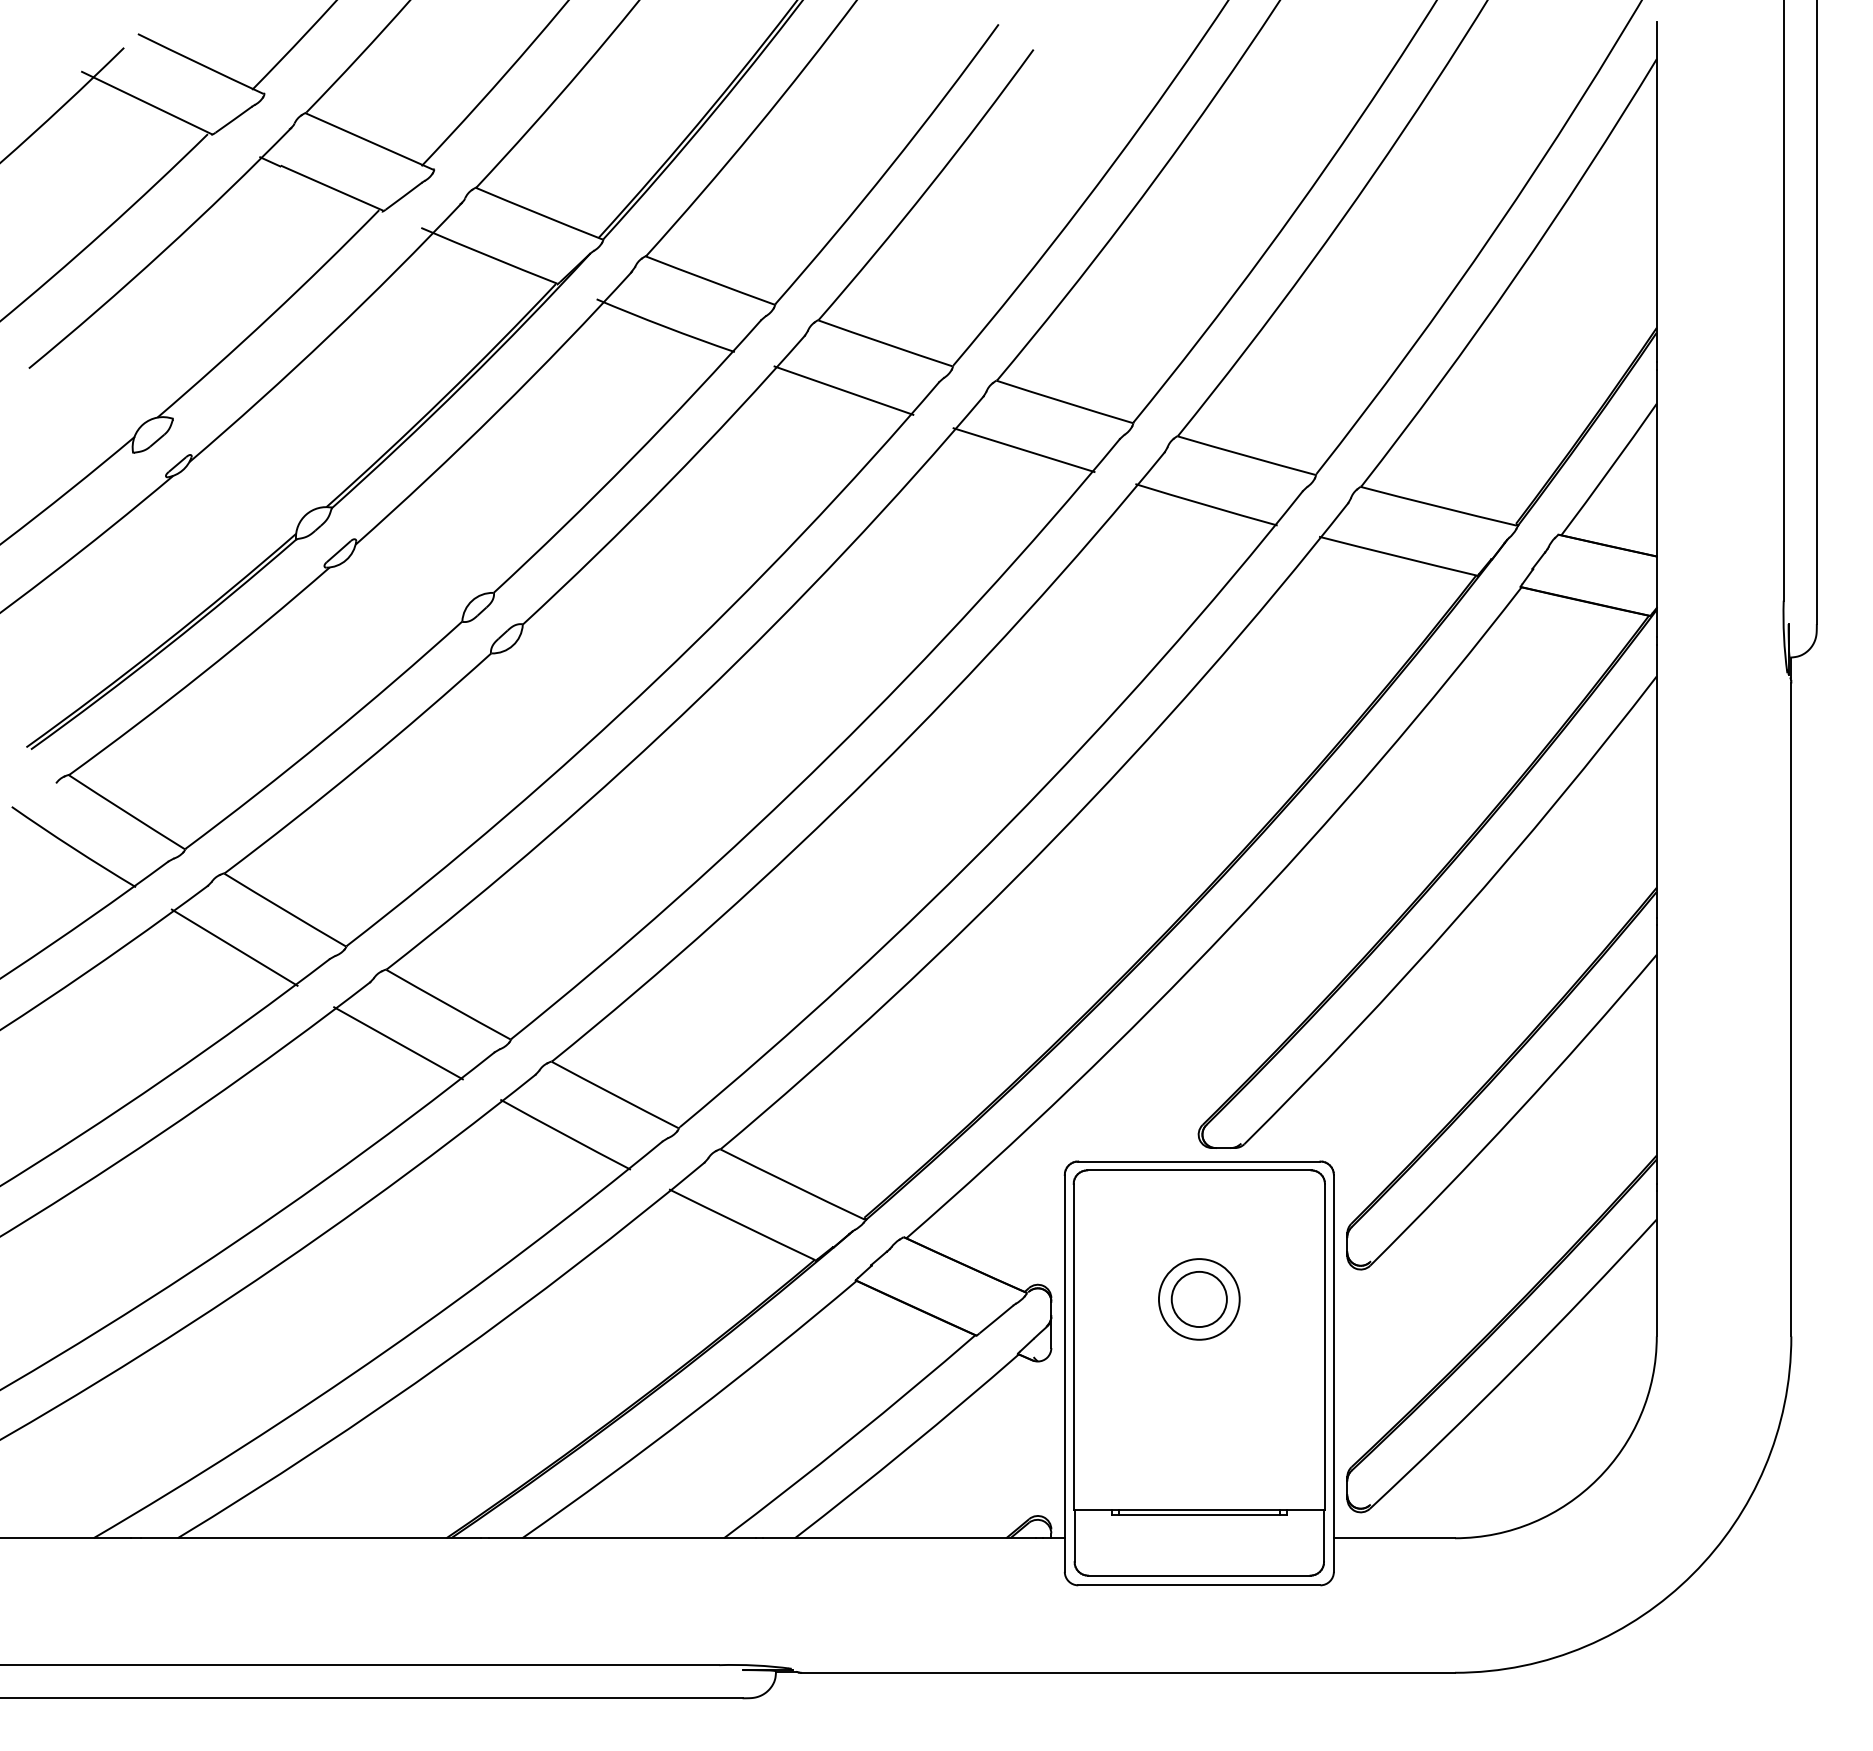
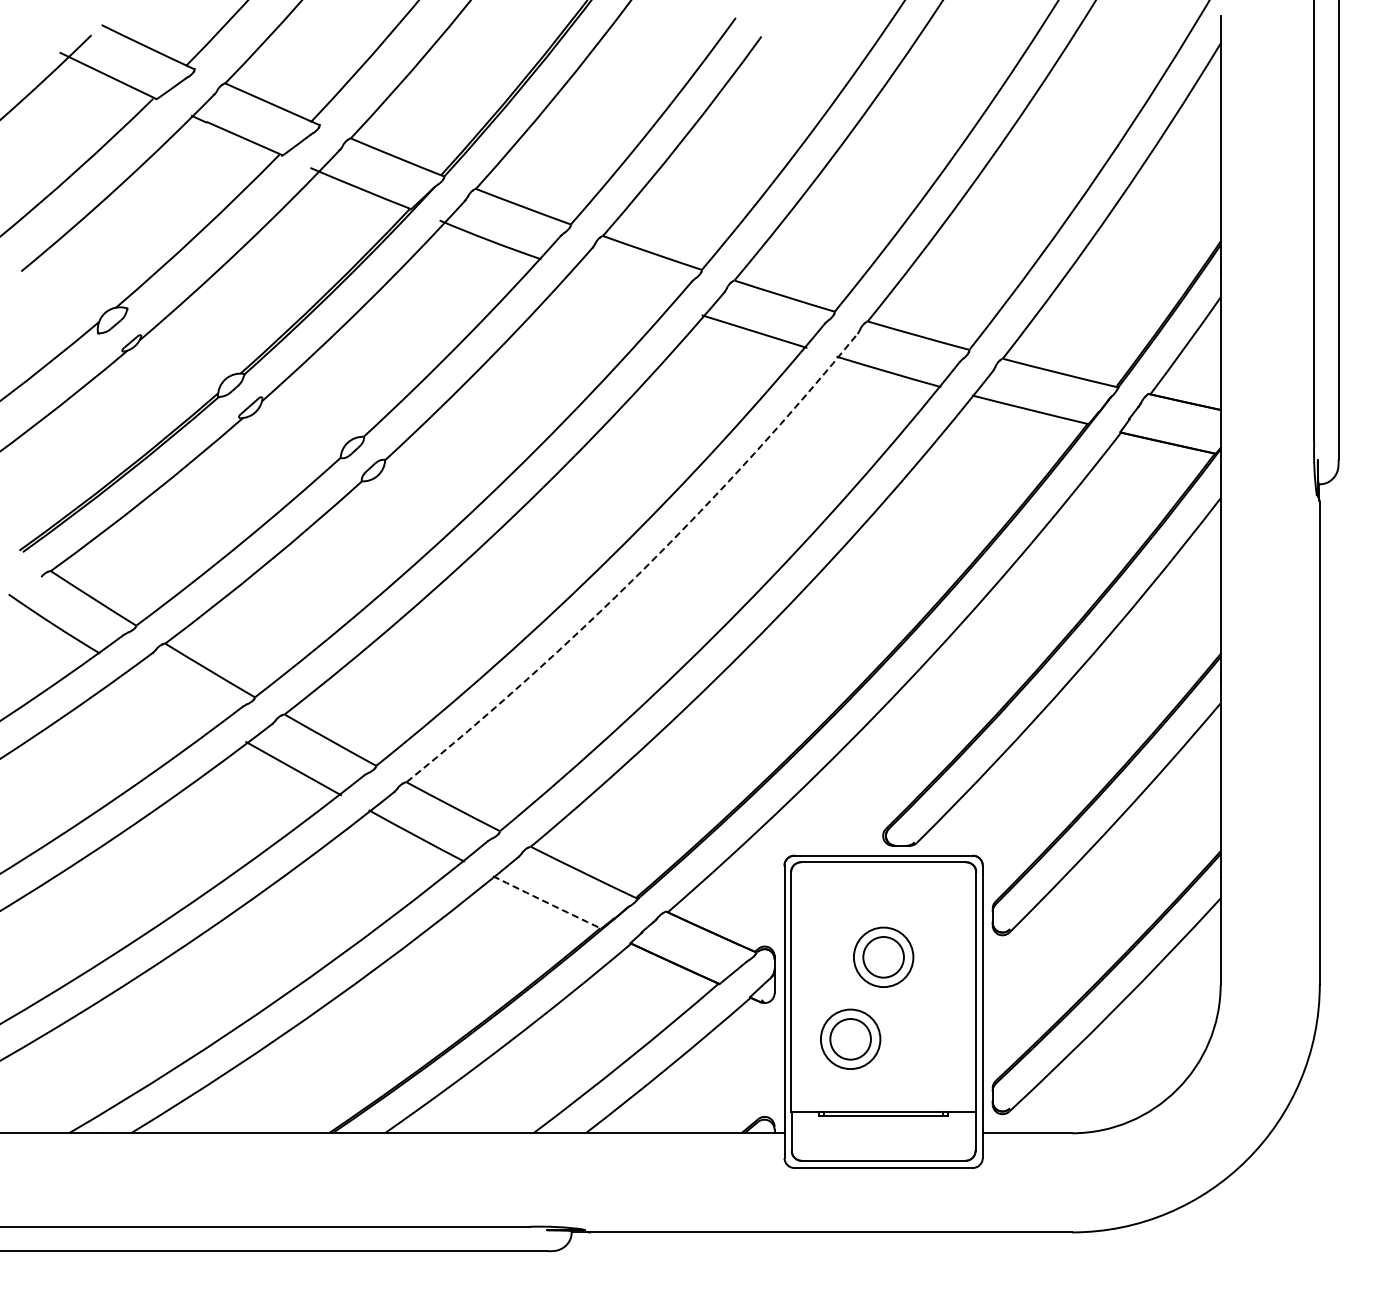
line: (843, 390) -> (621, 287), removed
arc: (874, 771) -> (644, 568), solid -> dashed
line: (234, 948) -> (172, 698), removed
arc: (741, 1225) -> (546, 902), solid -> dashed
part: (1154, 1409) -> (850, 1038), added

